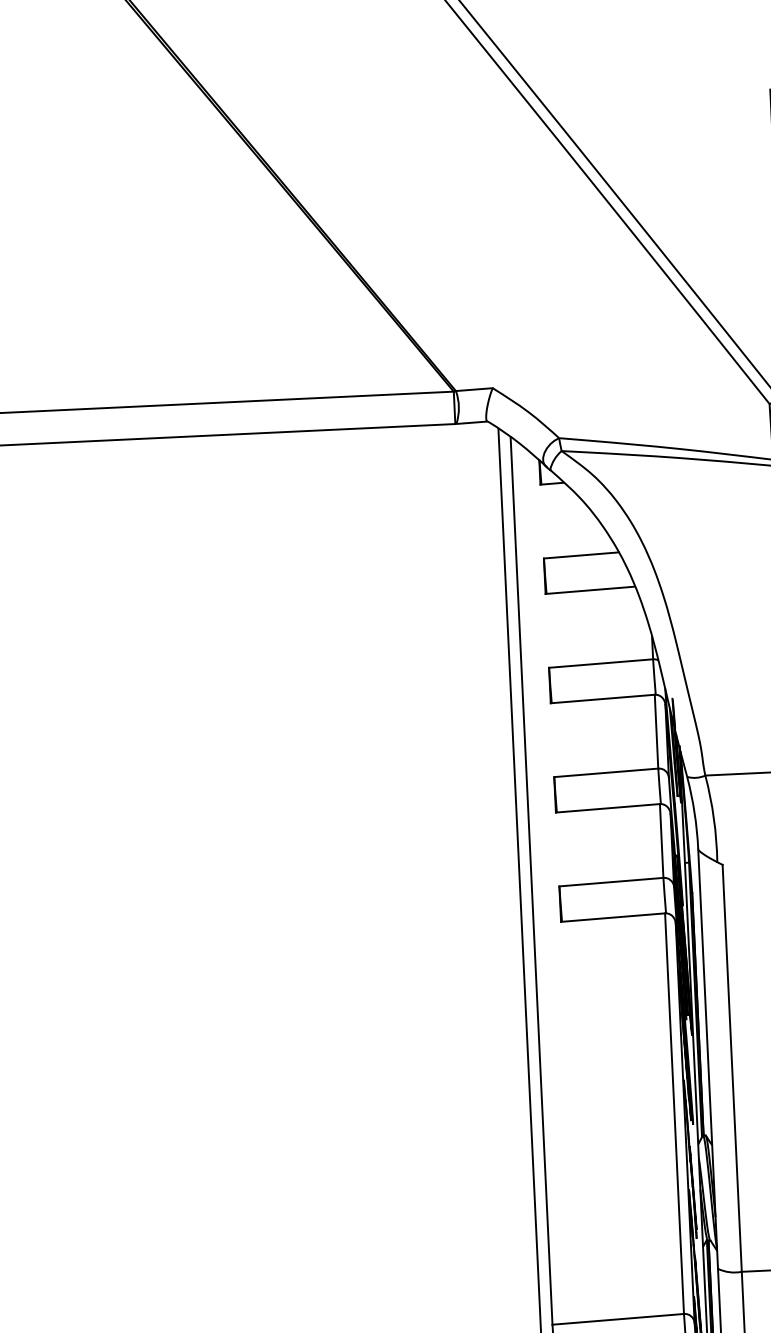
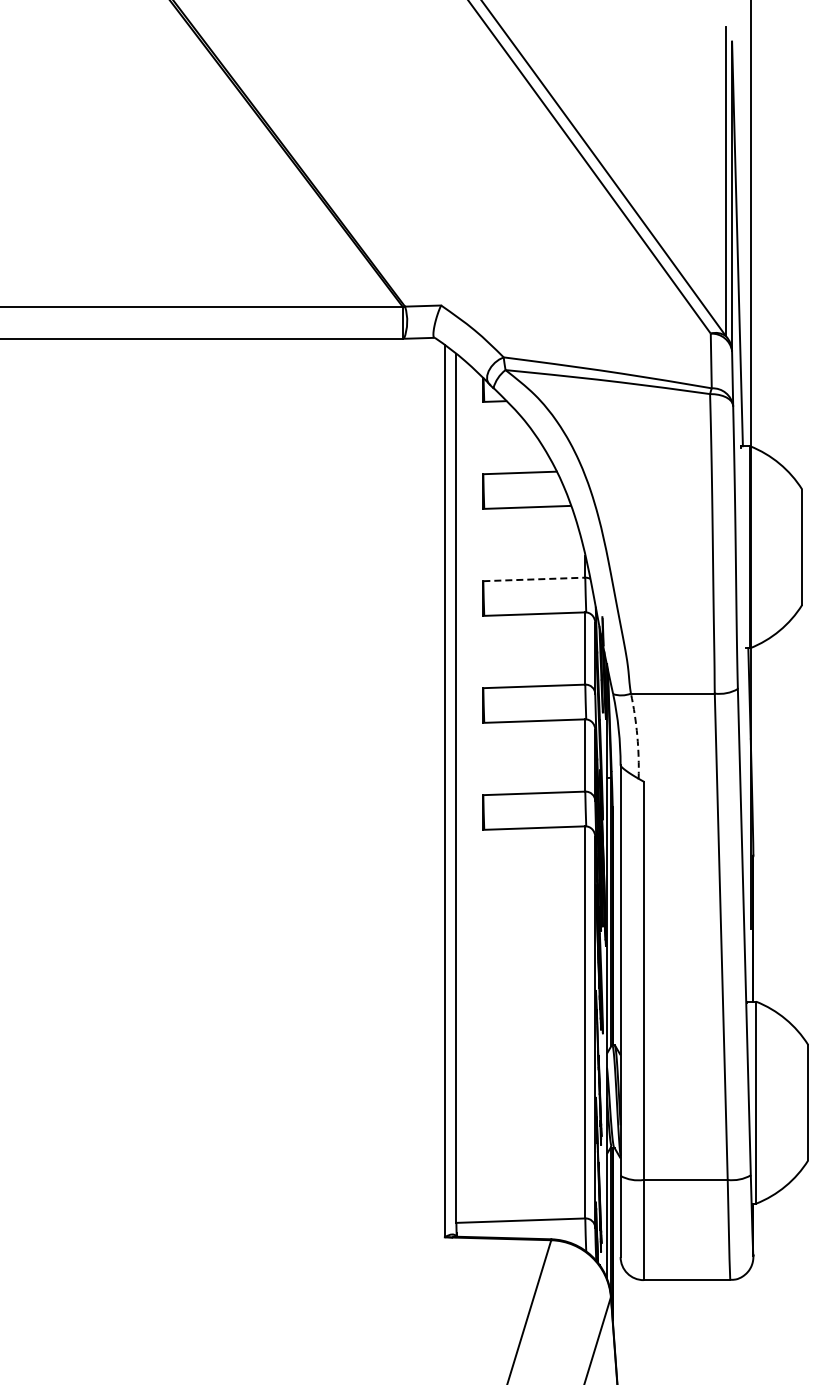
line: (601, 663) -> (534, 579), solid -> dashed
arc: (714, 818) -> (637, 735), solid -> dashed

